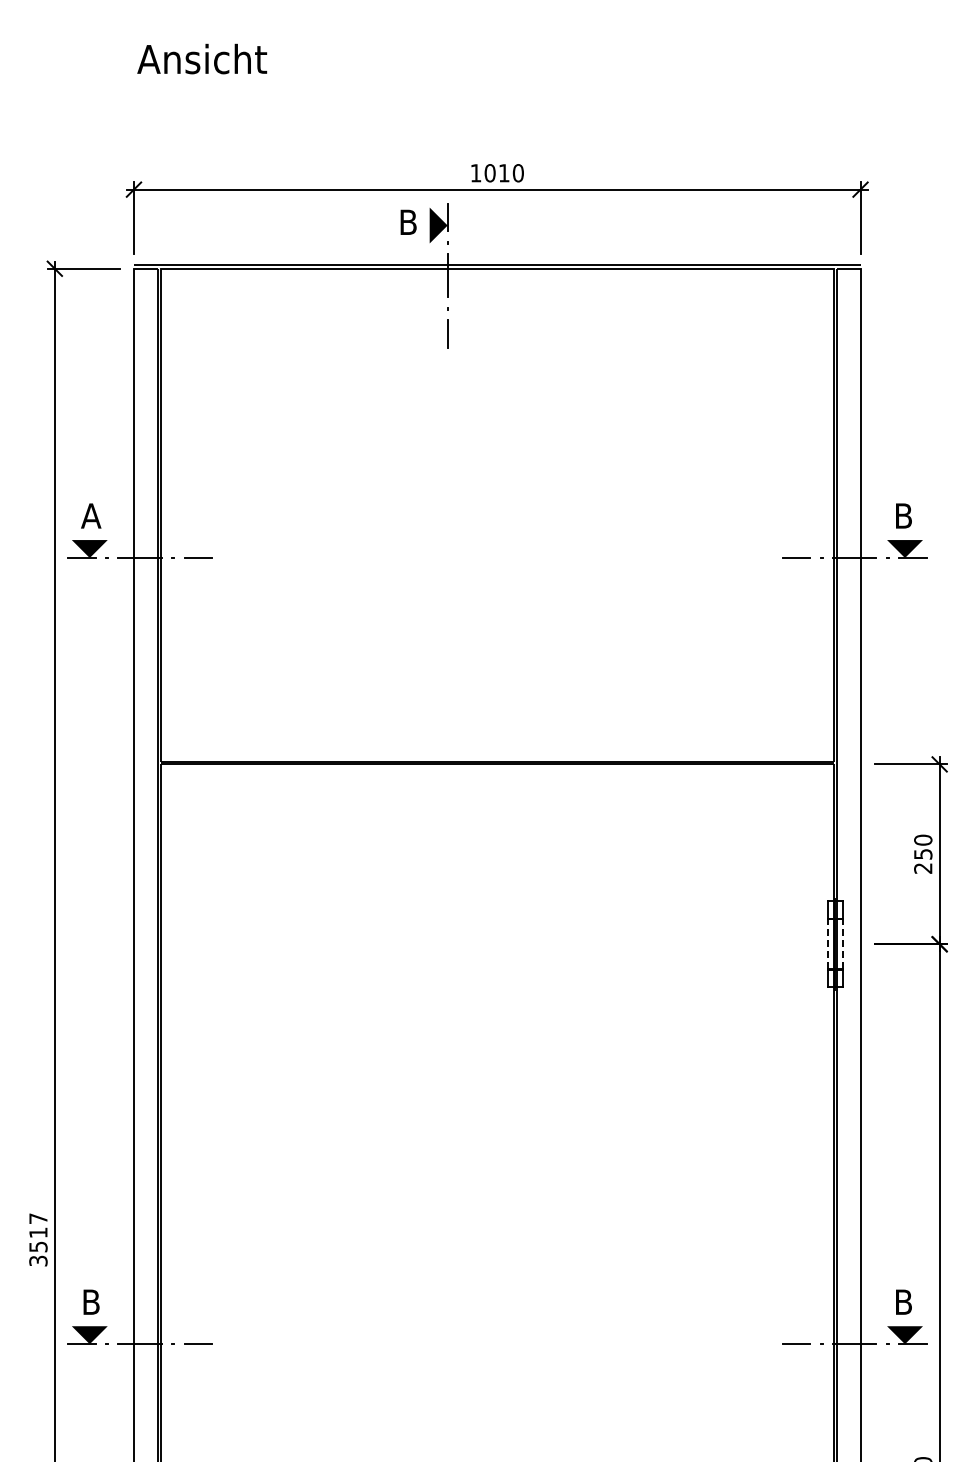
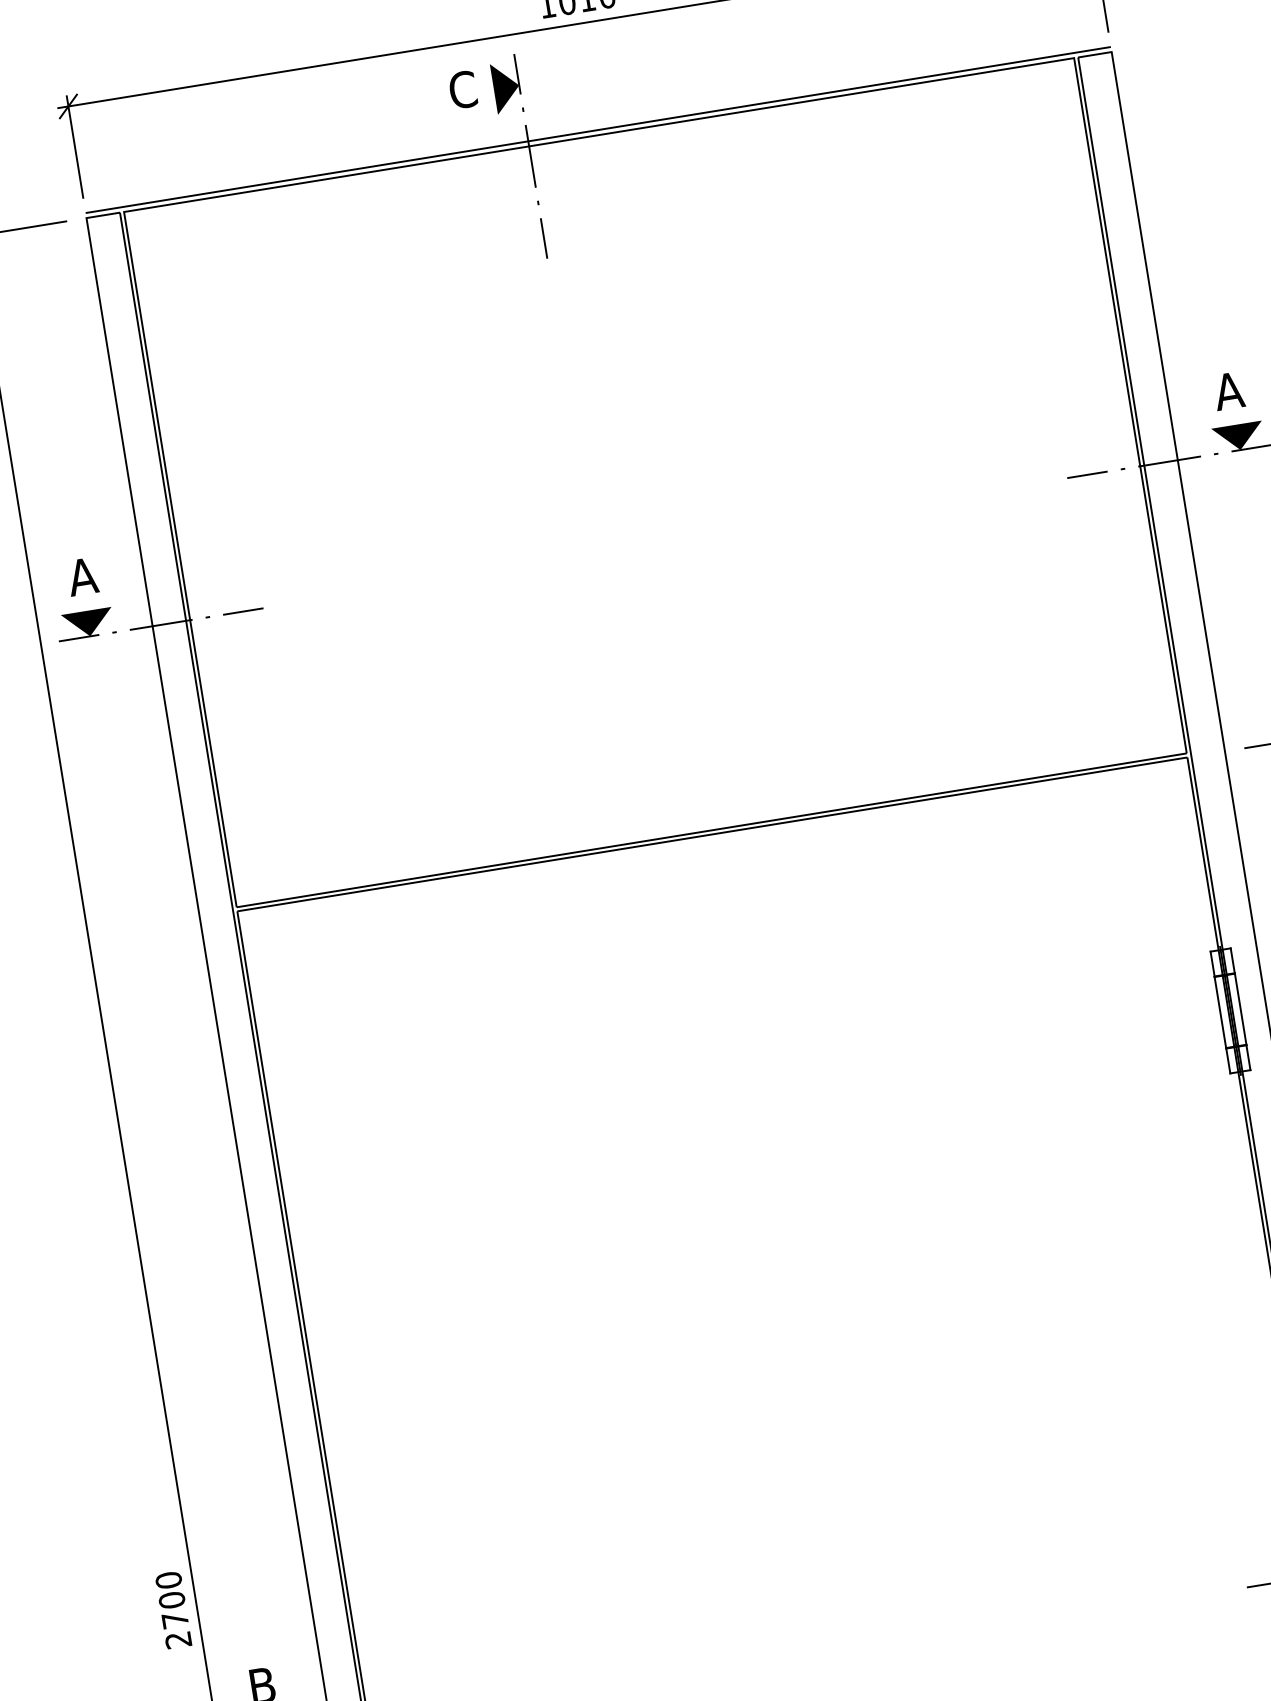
text: (408, 222) -> (463, 90), B -> C
text: (903, 515) -> (1228, 390), B -> A
line: (828, 943) -> (1220, 1011), dashed -> solid
line: (842, 943) -> (1240, 1008), dashed -> solid
text: (38, 1239) -> (173, 1609), 3517 -> 2700

